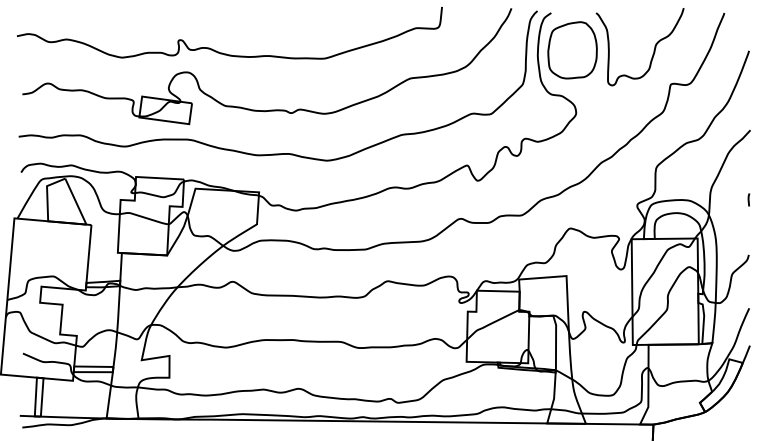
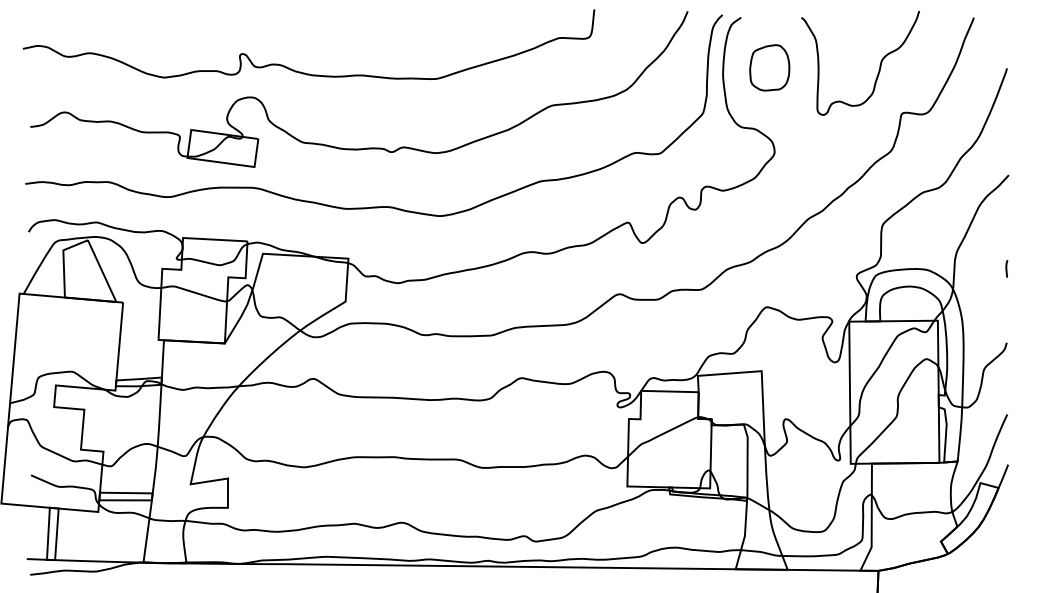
part: (572, 50) -> (769, 68), size x0.6

